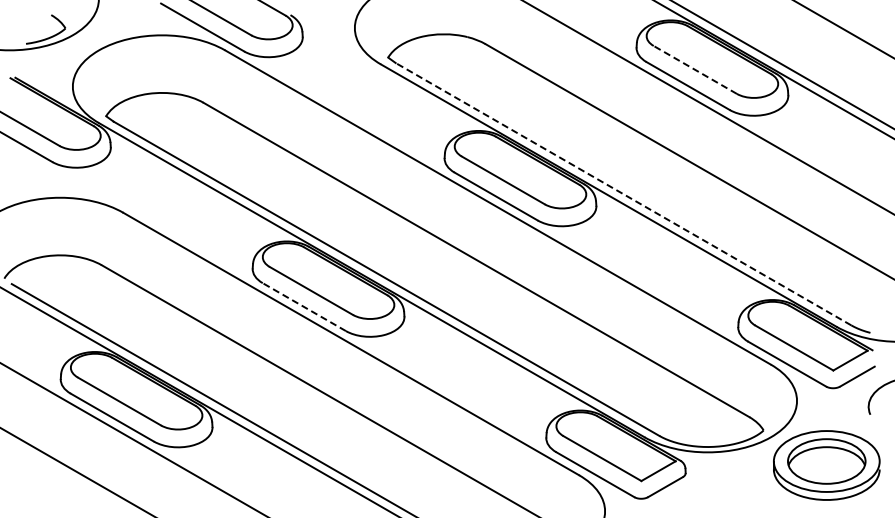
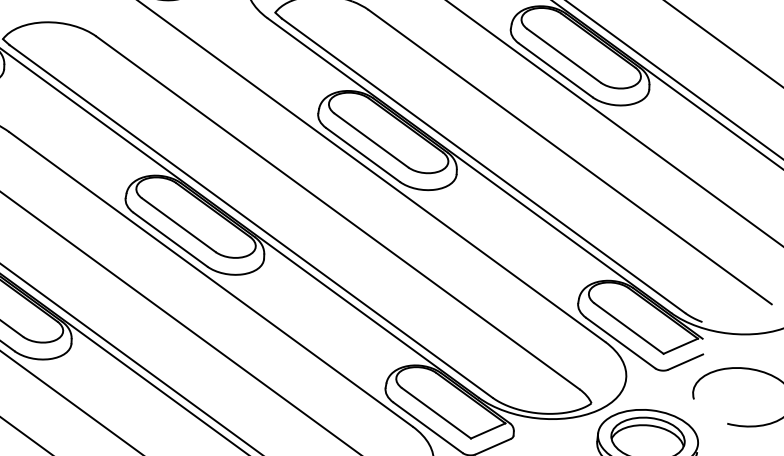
line: (695, 69) -> (564, 55), dashed -> solid
line: (623, 194) -> (483, 166), dashed -> solid
line: (304, 307) -> (170, 240), dashed -> solid

